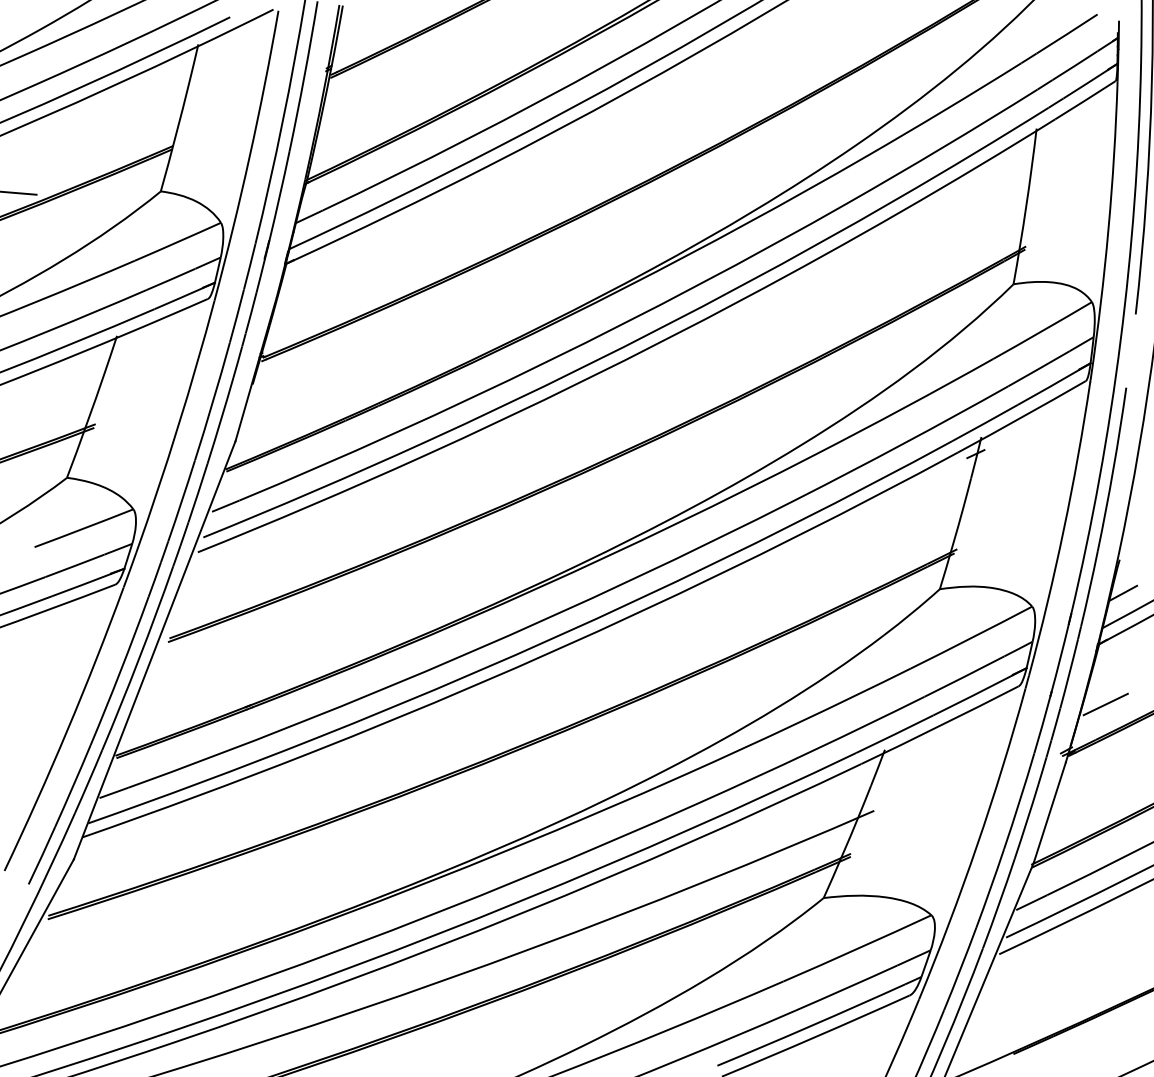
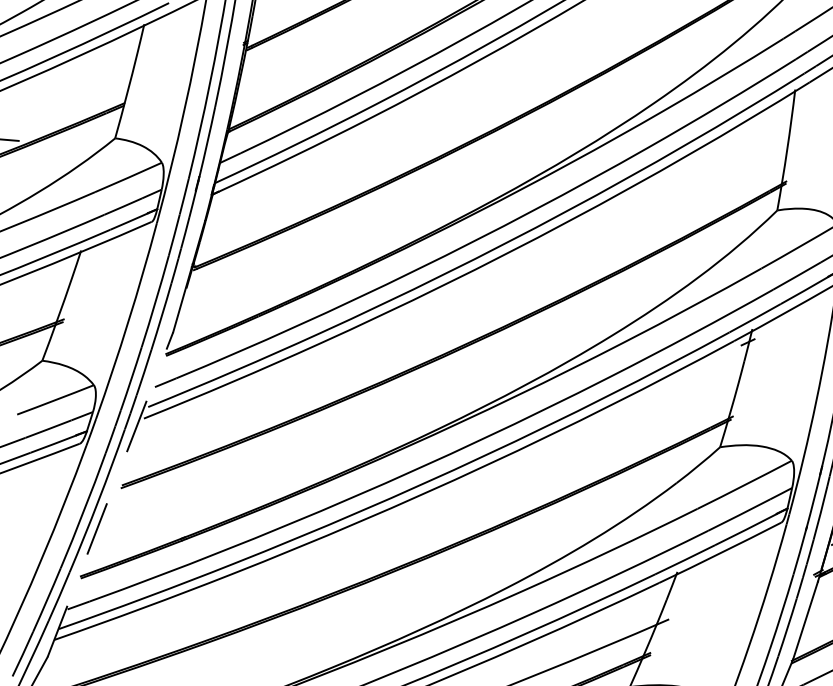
line: (154, 649) -> (110, 494), solid -> dashed

